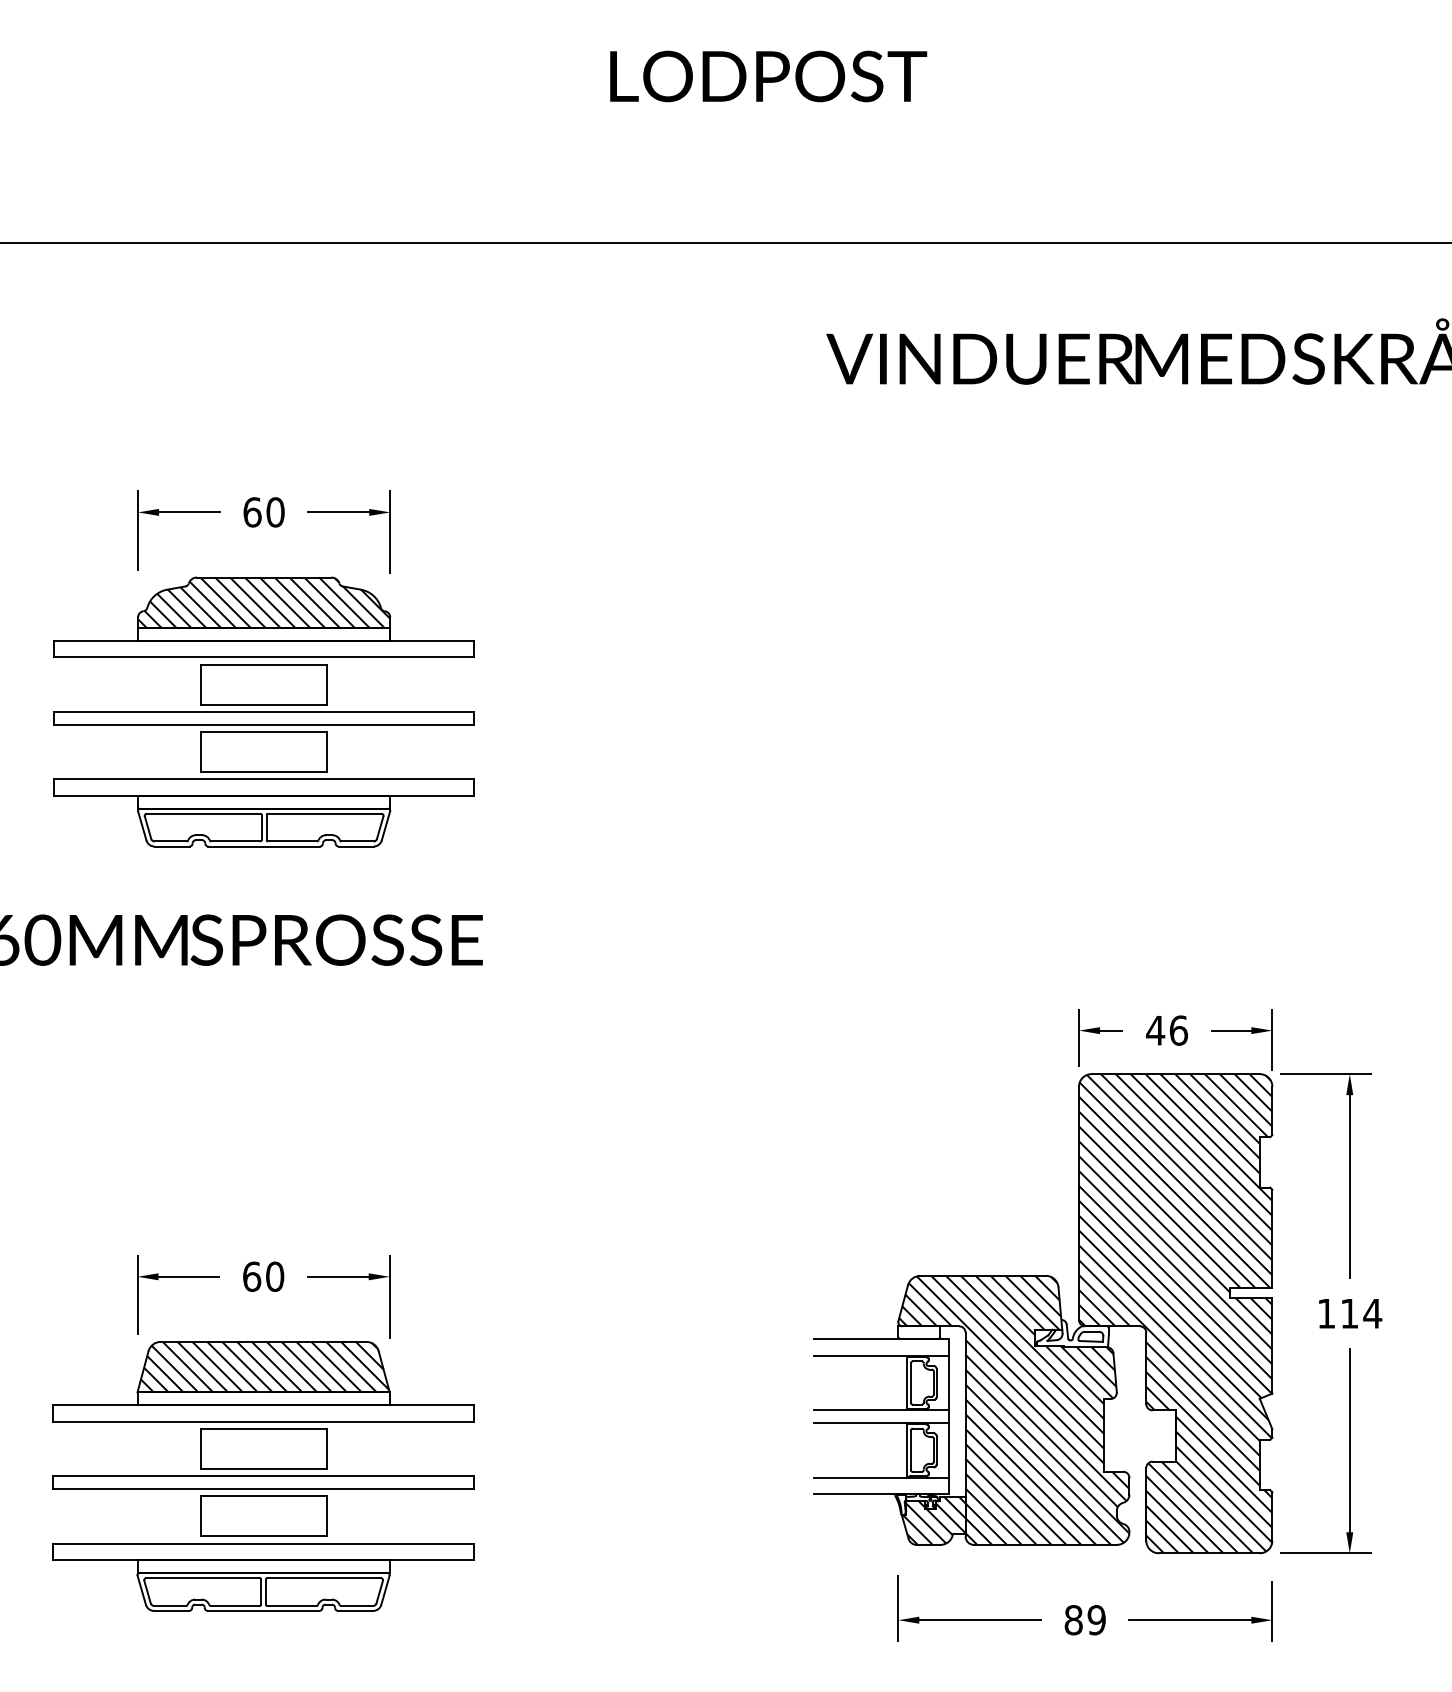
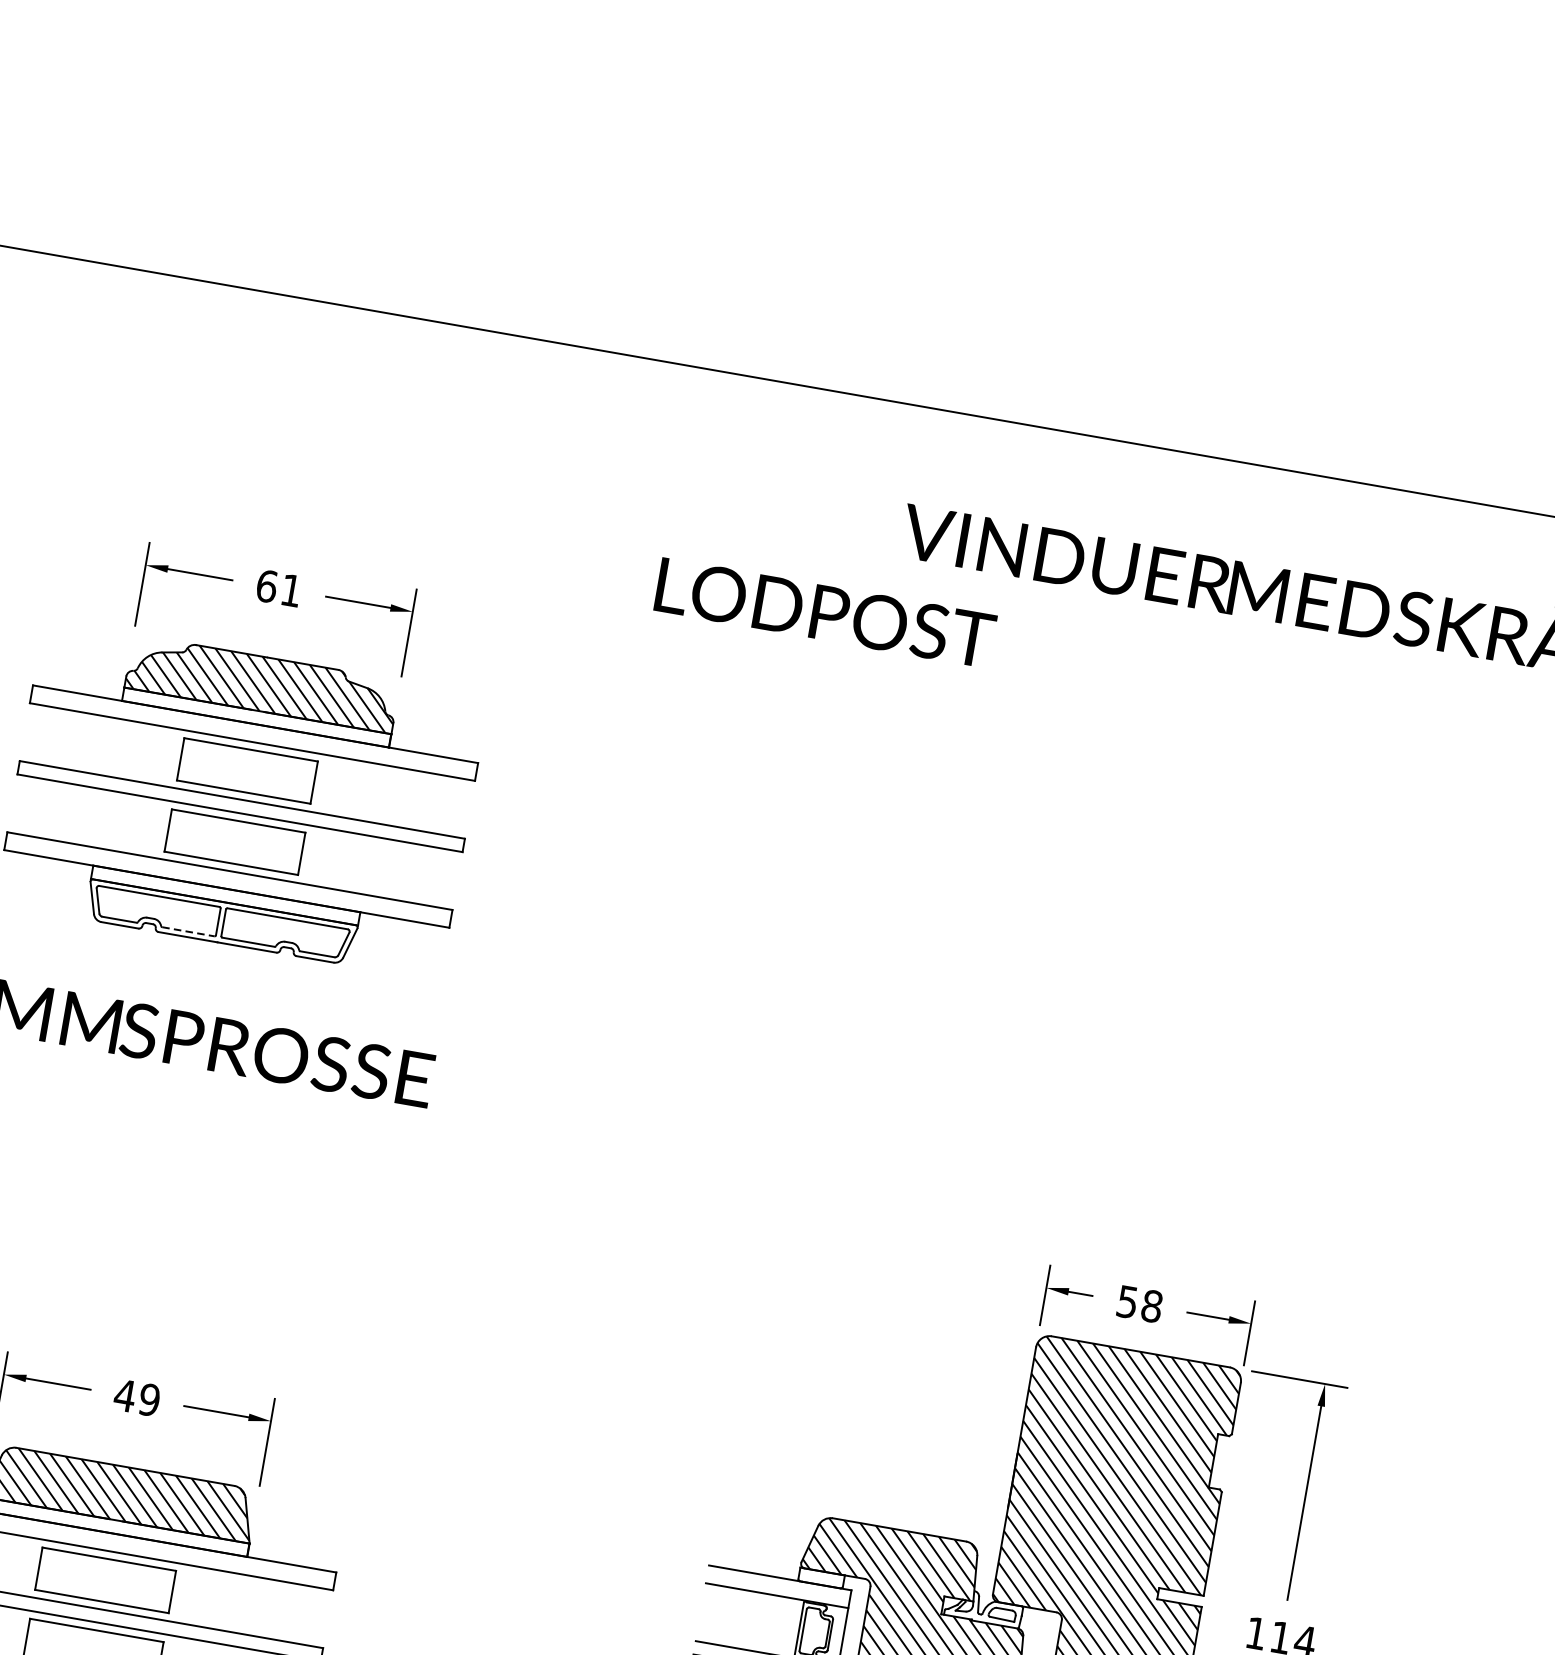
text: (768, 76) -> (825, 613), moved
text: (275, 512) -> (291, 590), 60 -> 61
line: (235, 841) -> (188, 931), solid -> dashed
text: (1167, 1030) -> (1140, 1304), 46 -> 58
text: (263, 1276) -> (137, 1397), 60 -> 49

